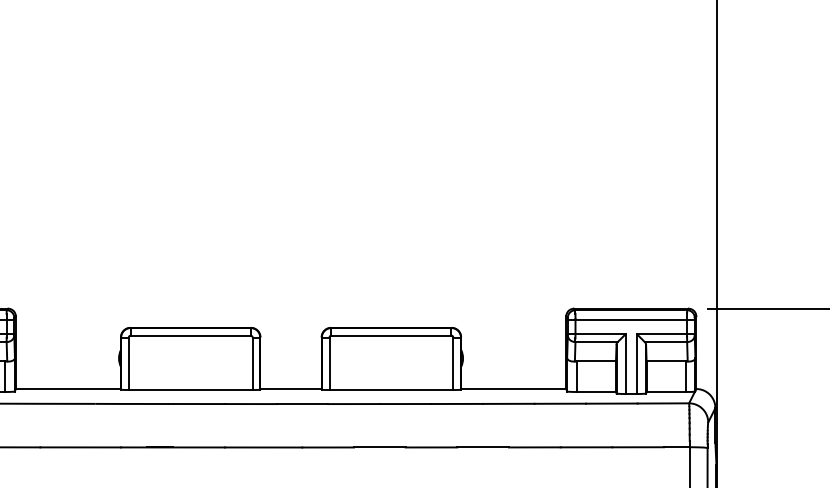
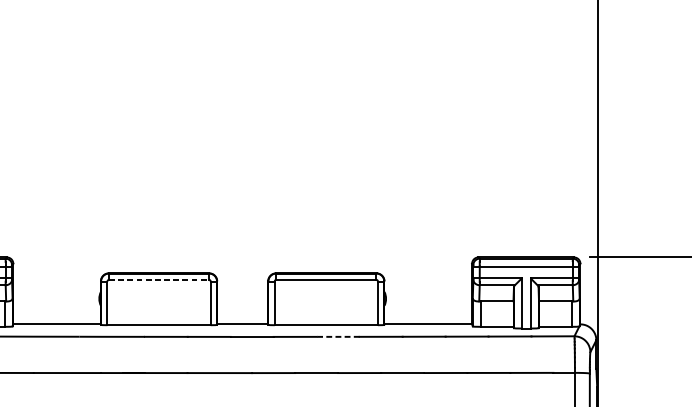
line: (191, 335) -> (159, 279), solid -> dashed
line: (405, 404) -> (338, 337), solid -> dashed

